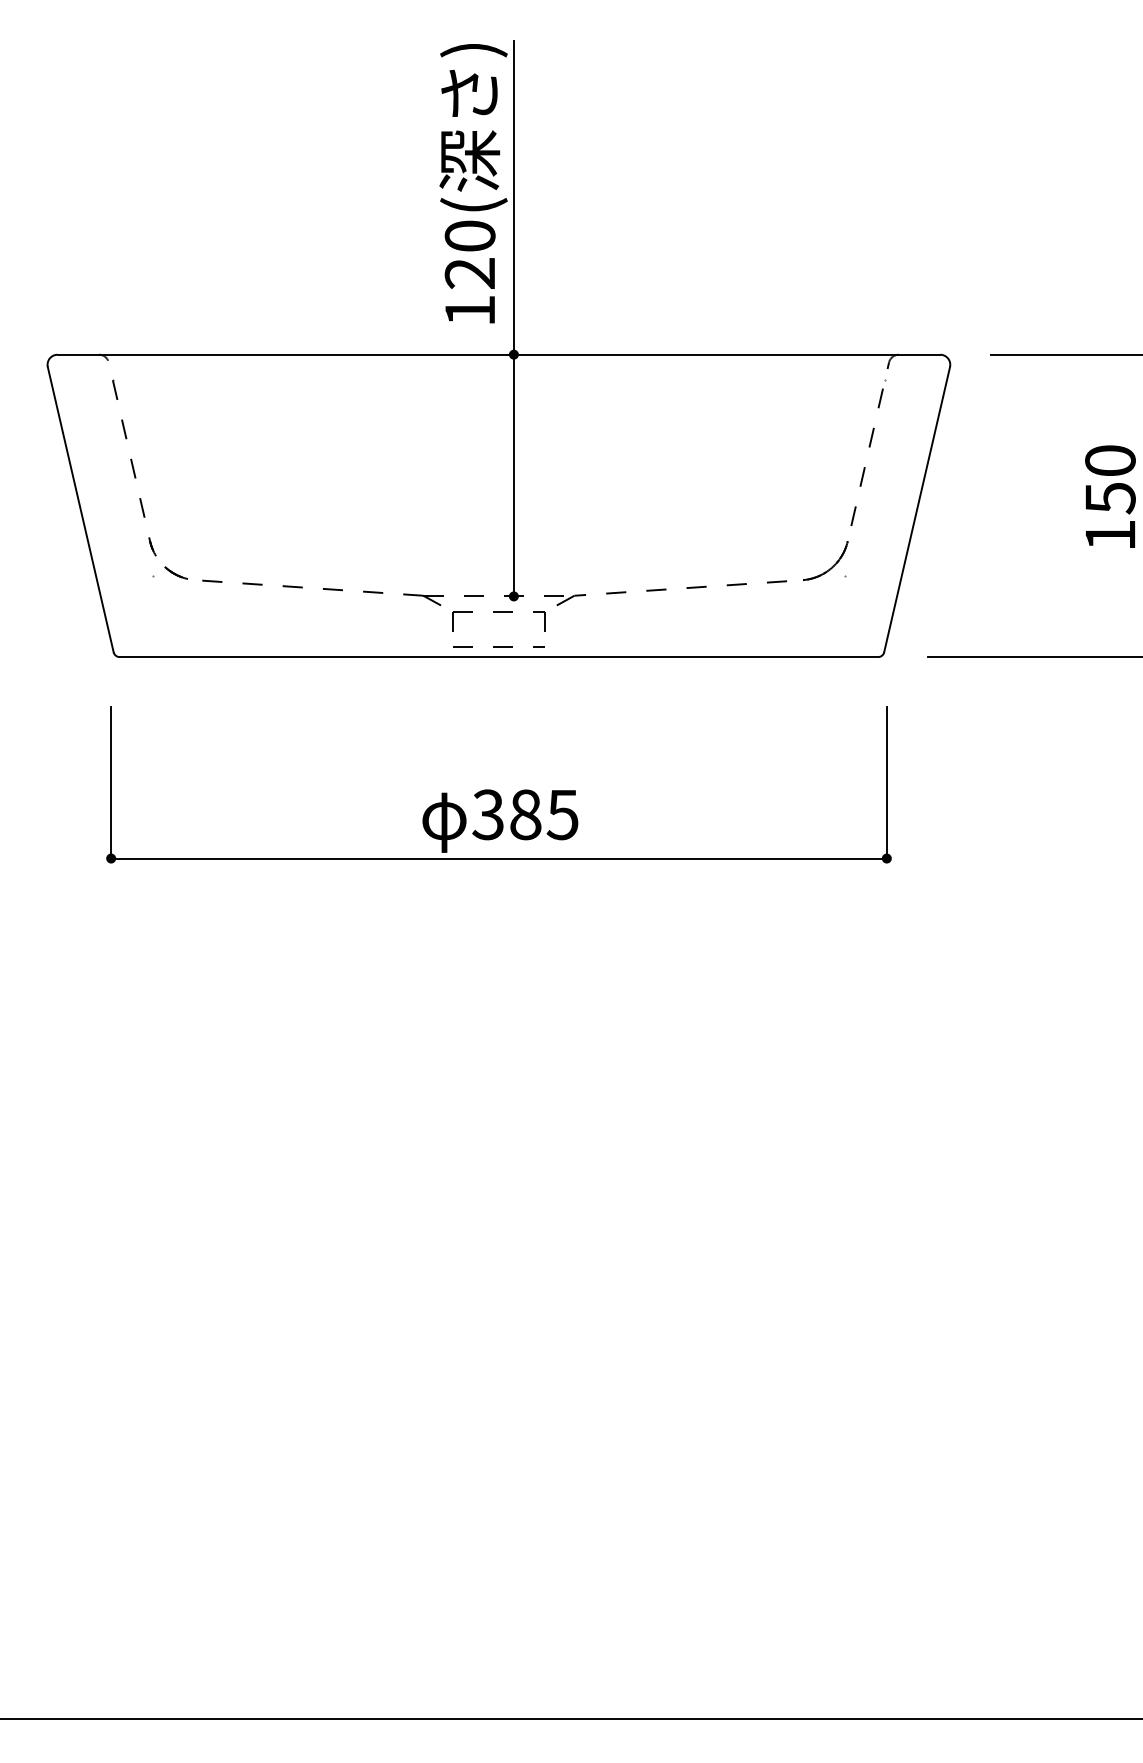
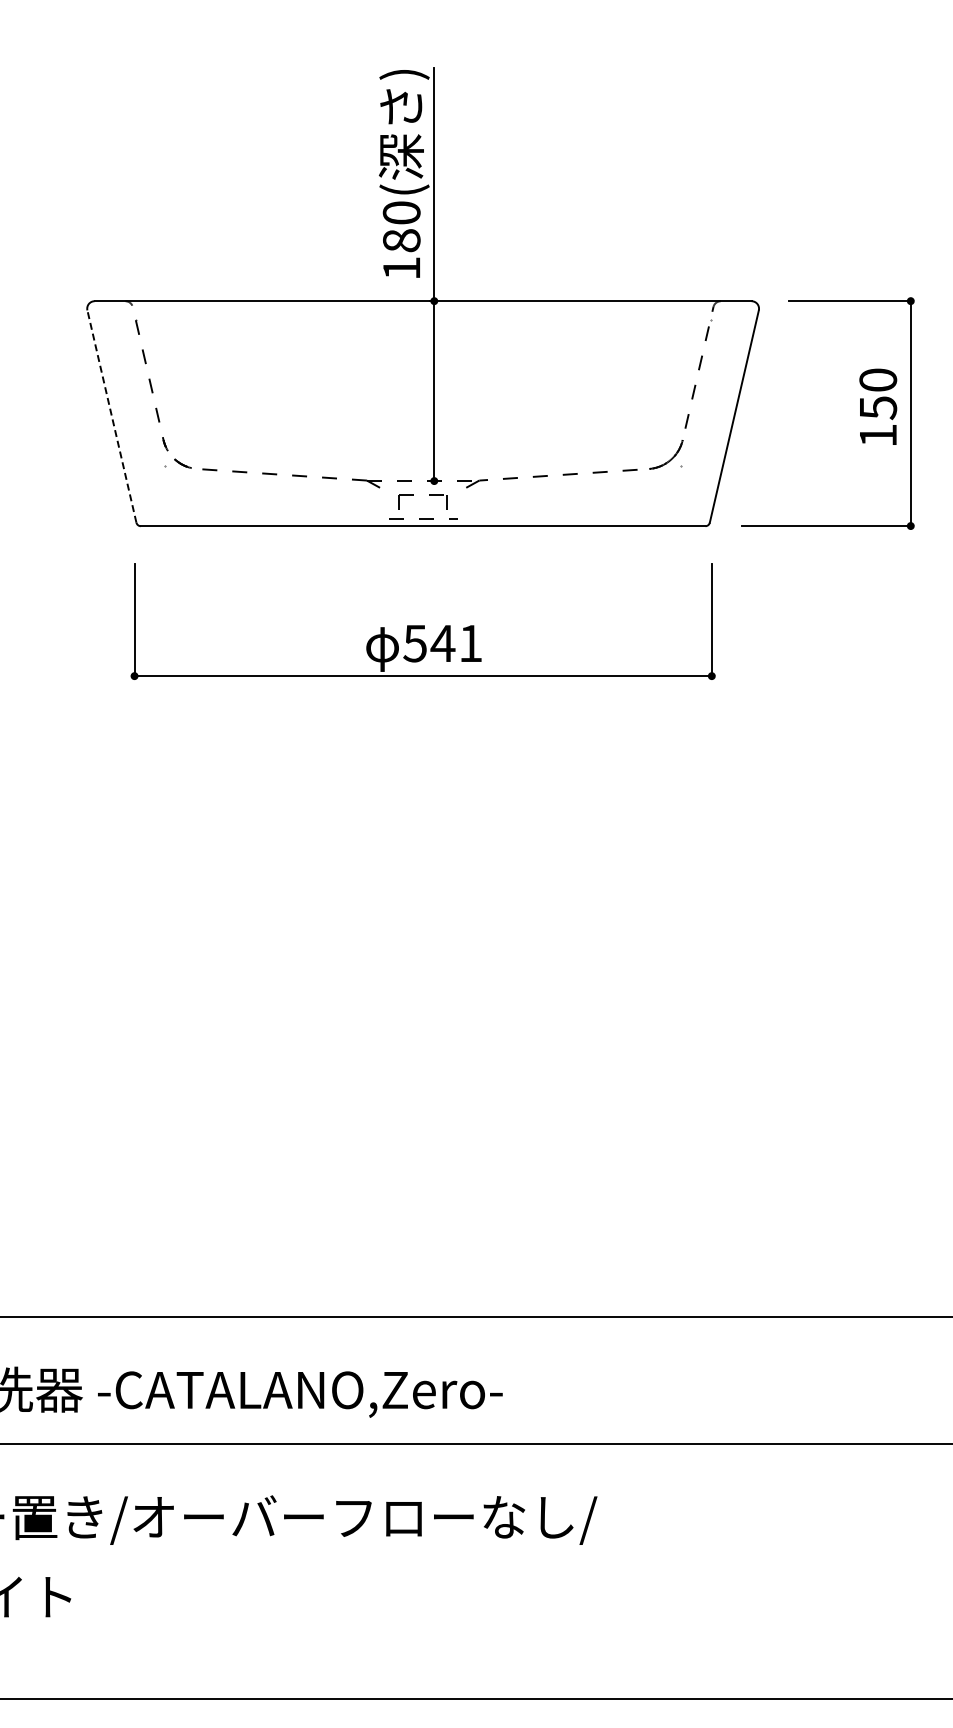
text: (469, 273) -> (401, 240), 120( -> 180(
line: (80, 509) -> (111, 416), solid -> dashed
part: (499, 621) -> (423, 499), size x0.7
text: (524, 814) -> (442, 643), 385 -> 541

